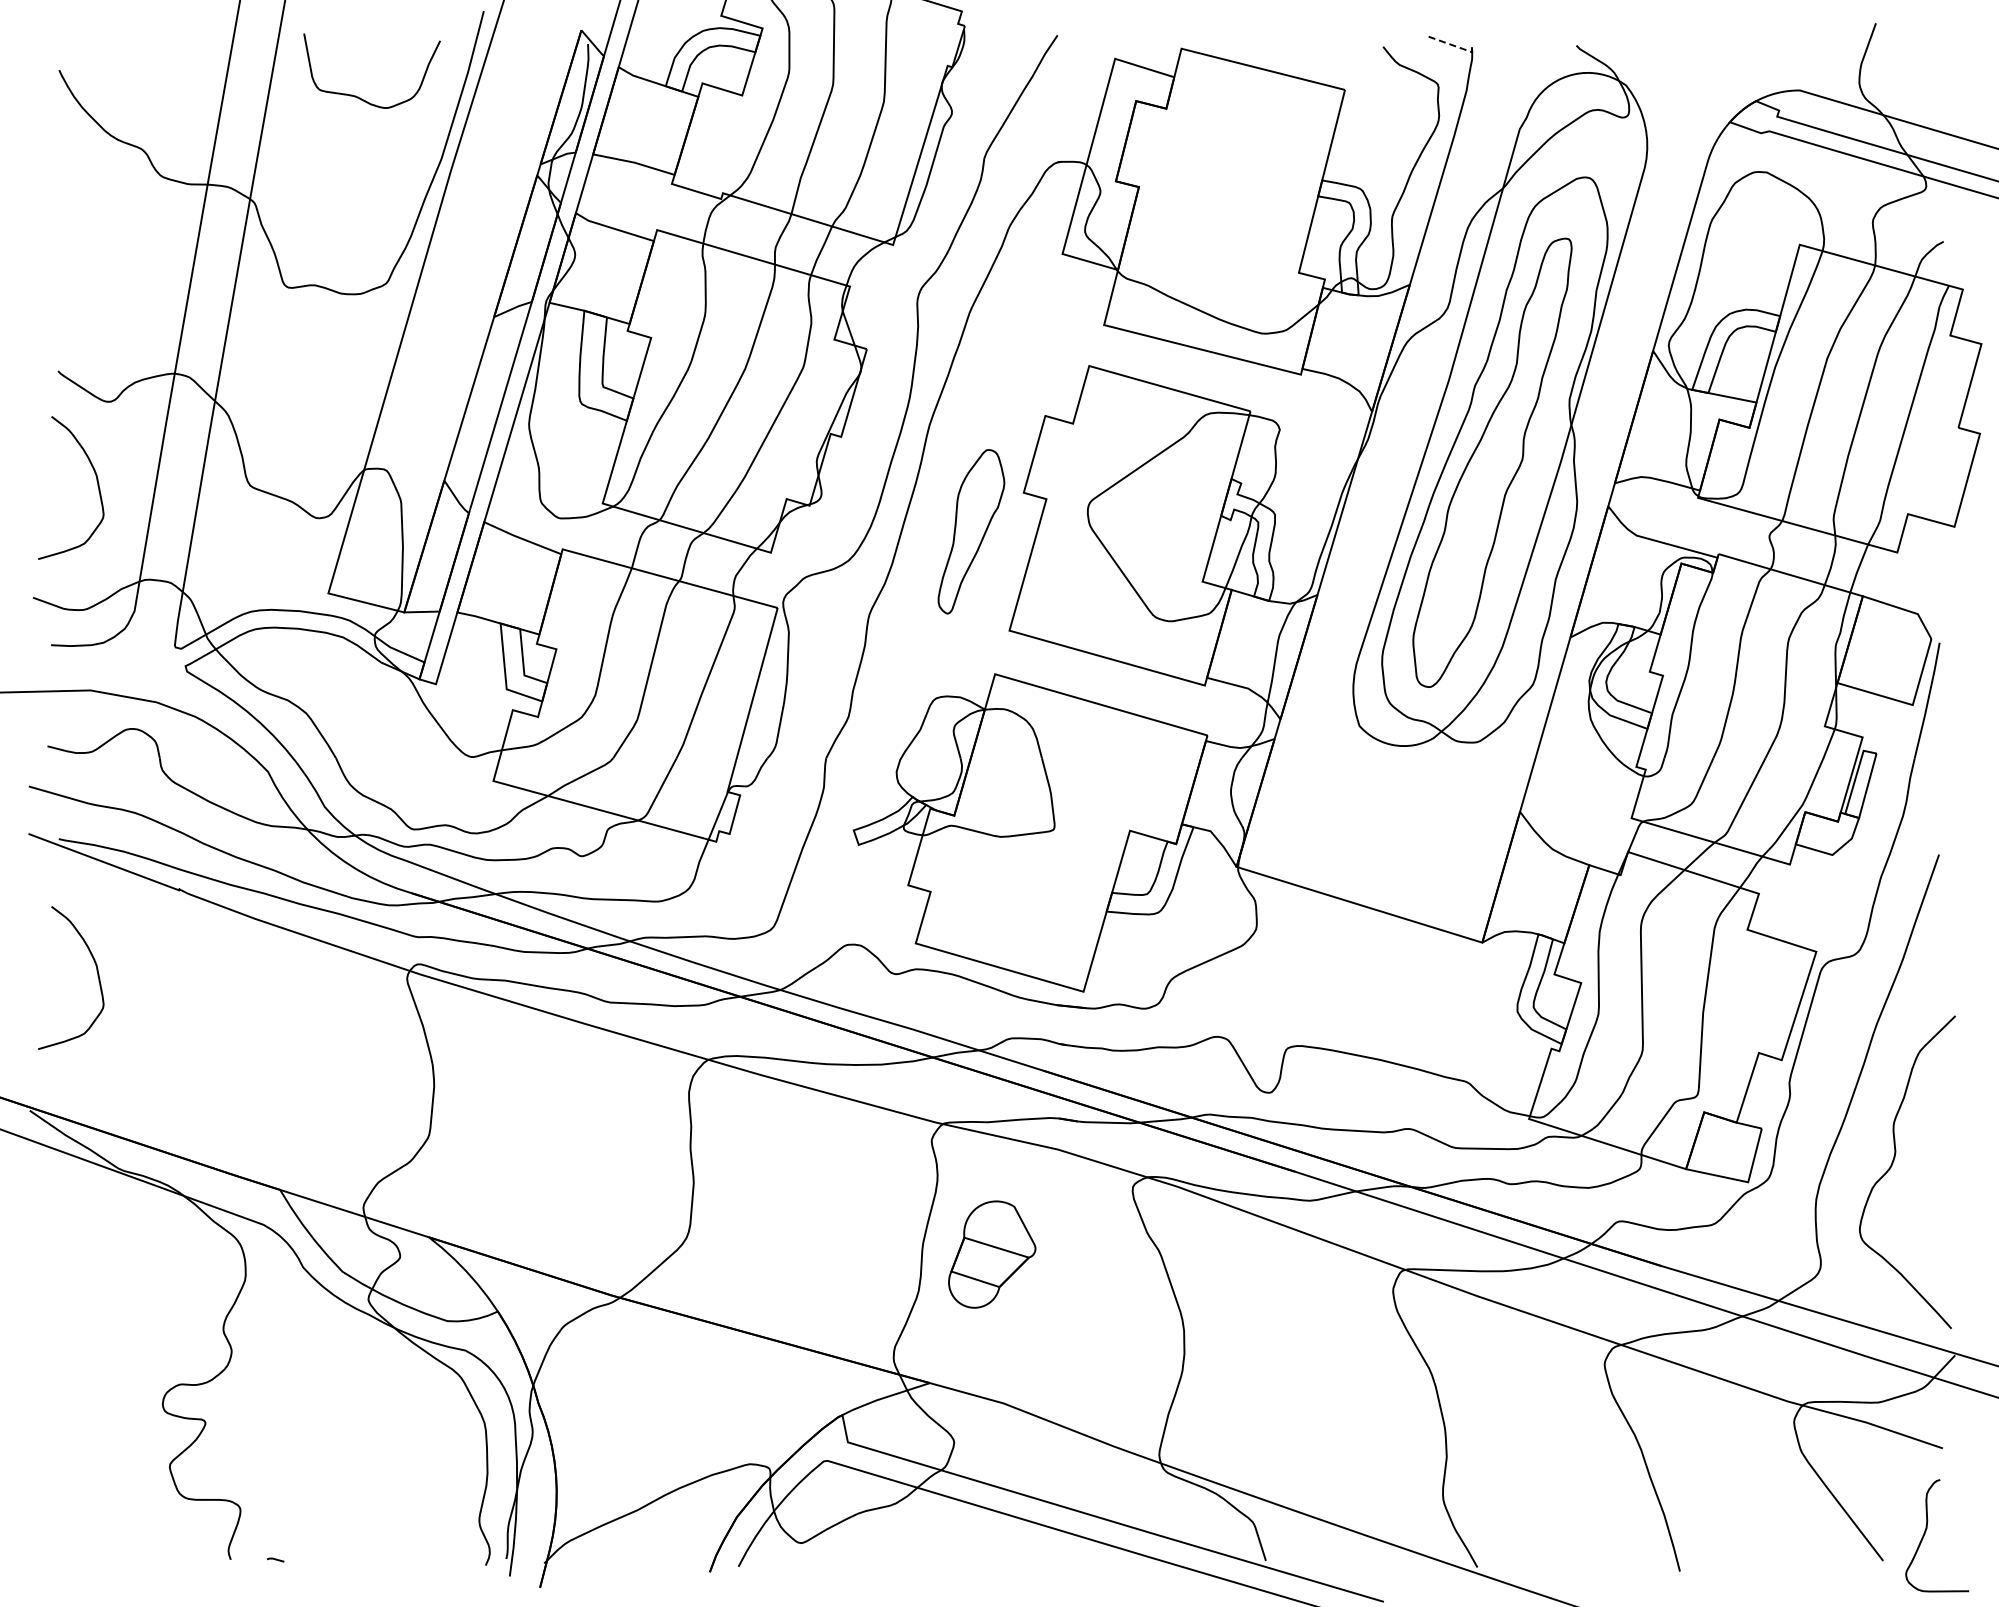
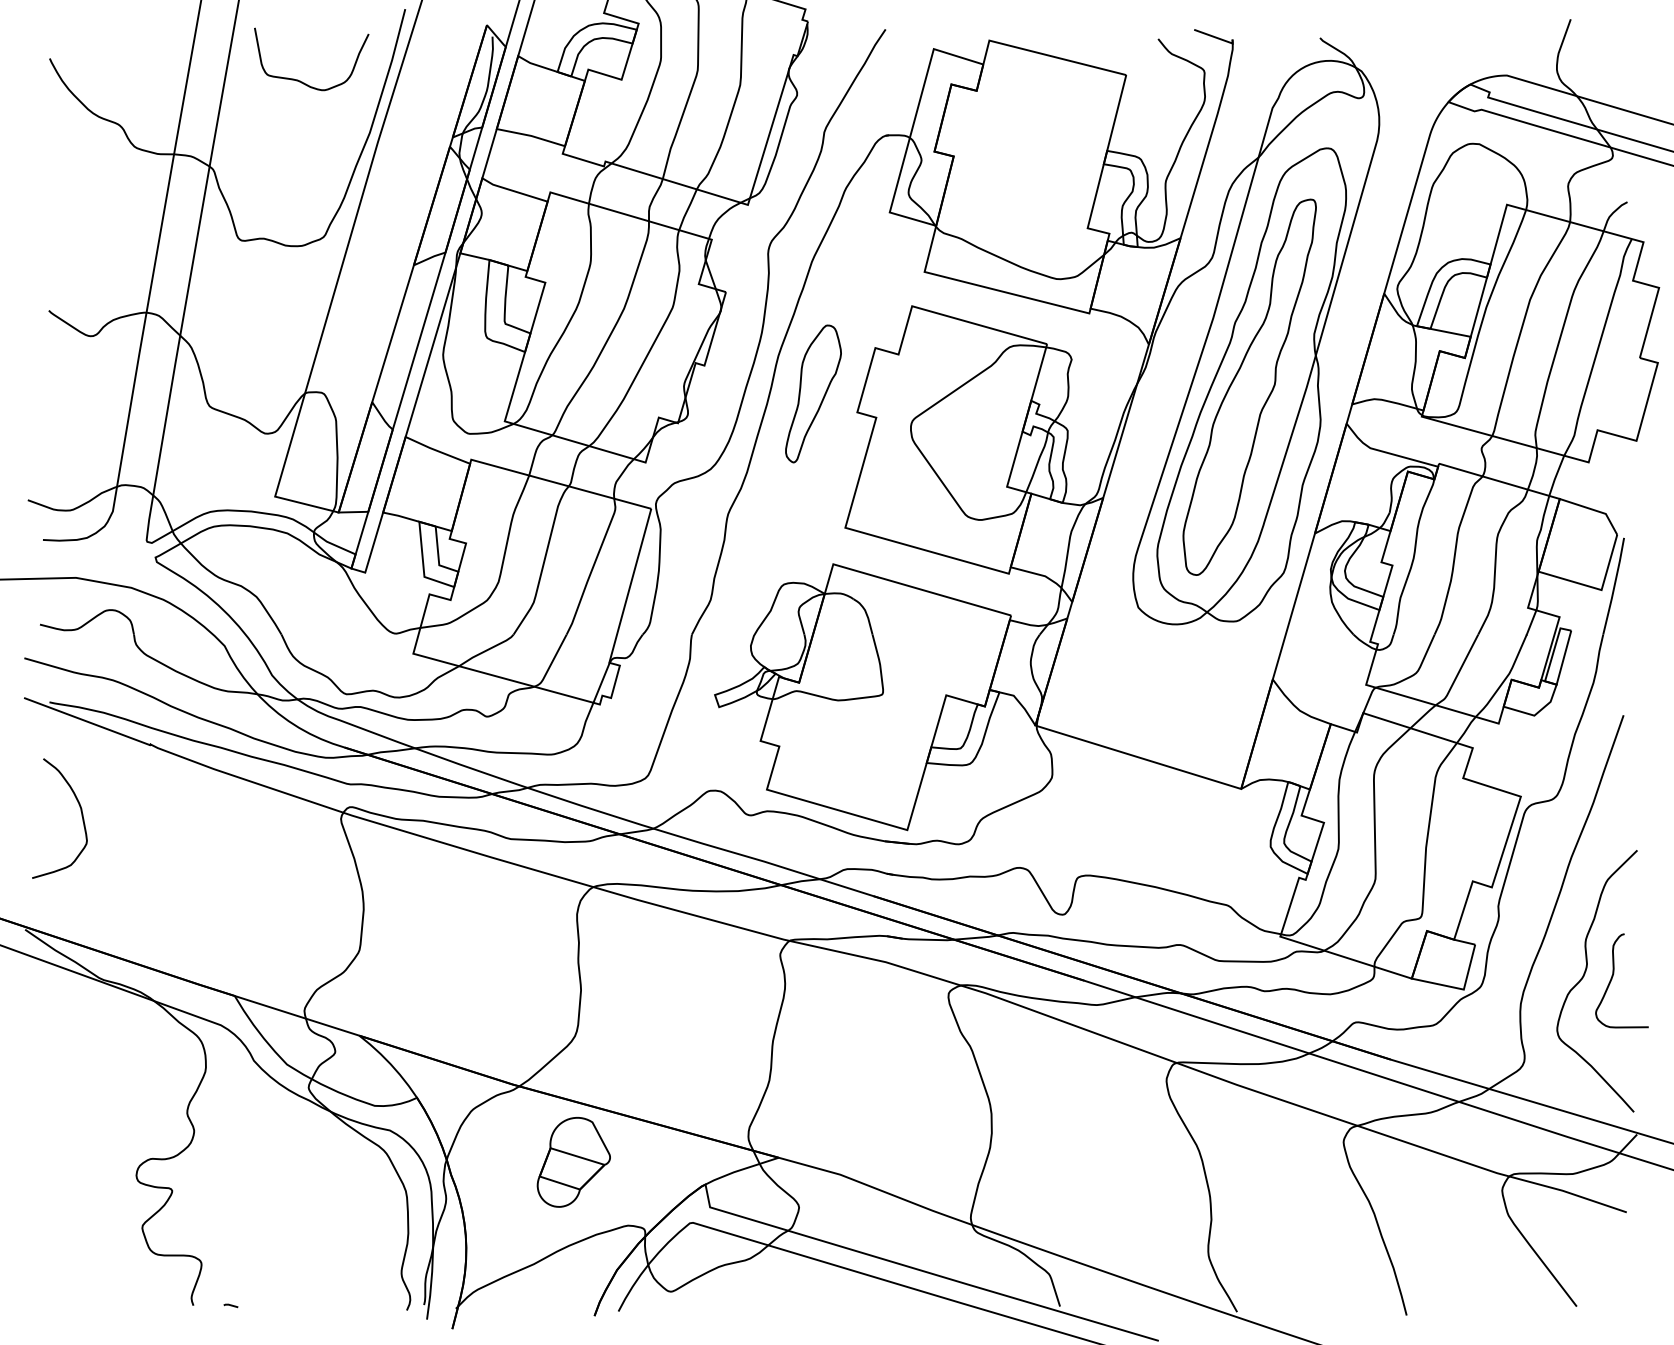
line: (1452, 45) -> (1216, 37), dashed -> solid
curve: (96, 481) -> (81, 402), removed
part: (971, 531) -> (813, 393), moved
part: (992, 1254) -> (574, 1162), moved
curve: (1926, 1531) -> (1613, 977), moved

